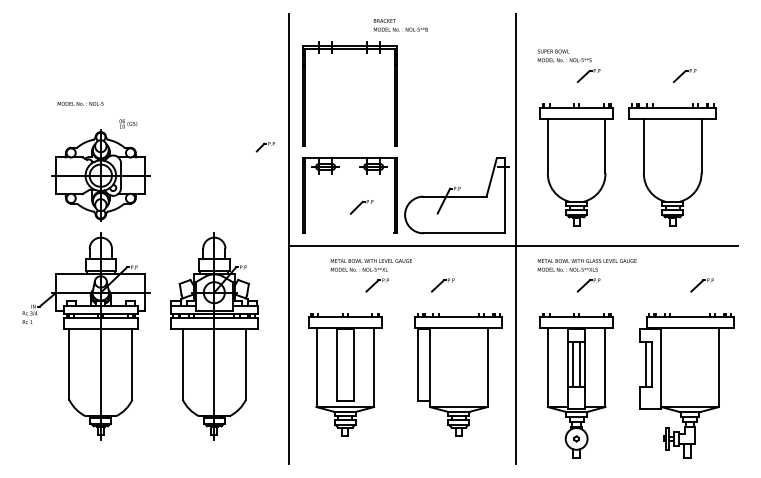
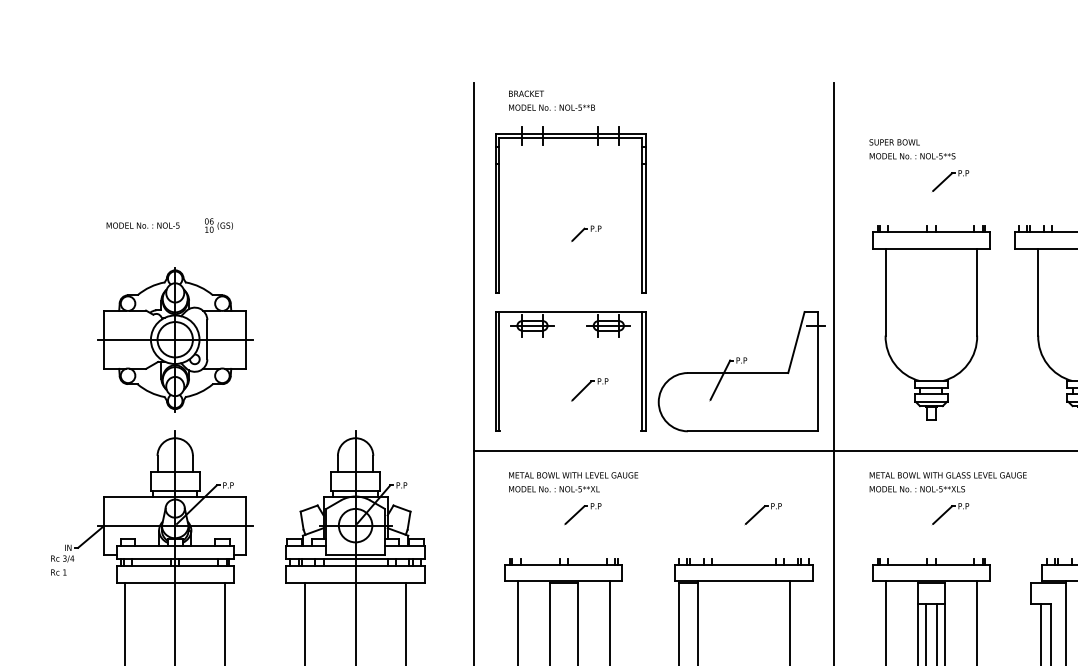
text: (400, 25) -> (551, 101), moved
text: (128, 123) -> (219, 224), moved
part: (264, 147) -> (584, 234), moved
part: (370, 275) -> (571, 498), moved
part: (442, 285) -> (762, 514), moved

